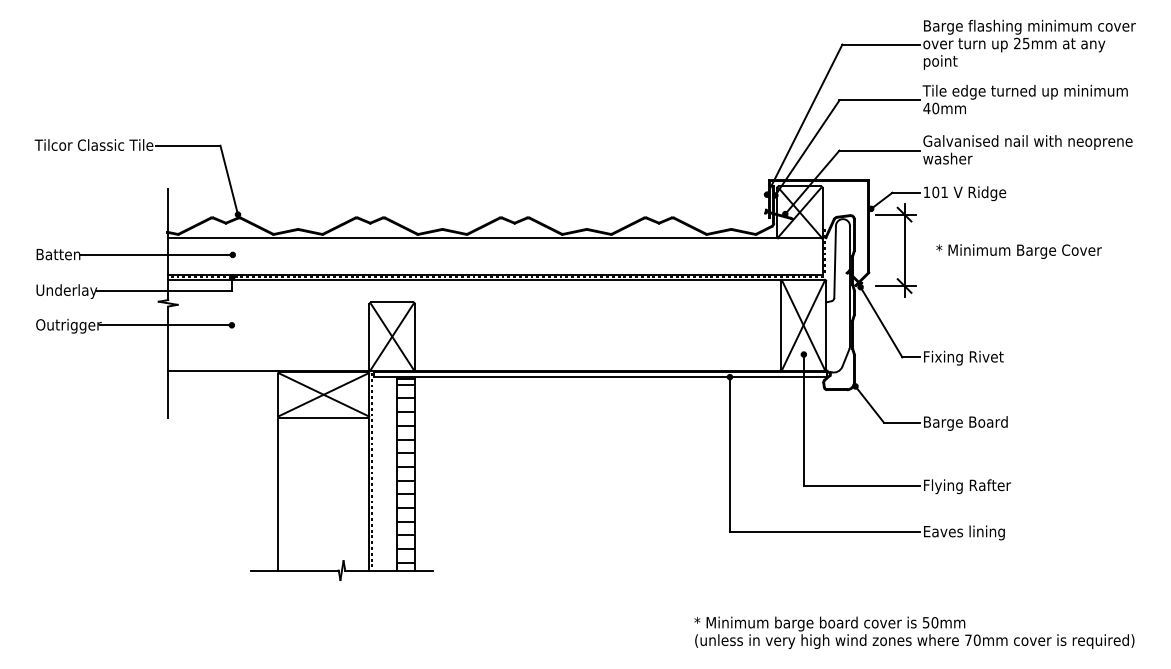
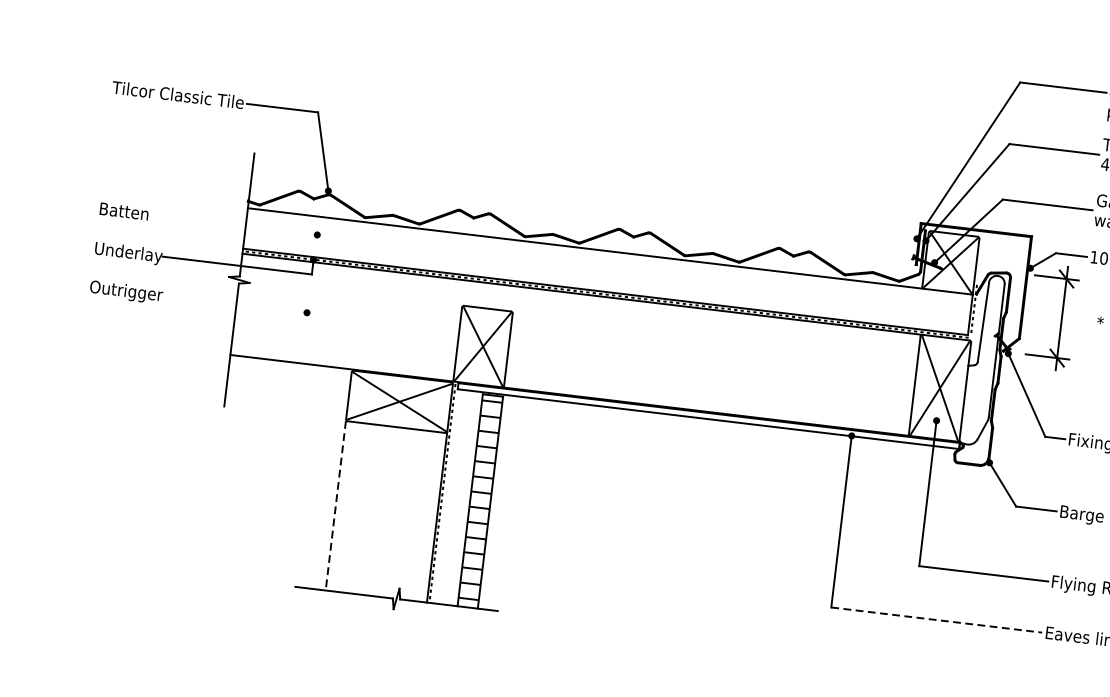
line: (156, 254) -> (232, 224), removed
line: (165, 325) -> (233, 304), removed
line: (278, 494) -> (336, 506), solid -> dashed
line: (825, 532) -> (937, 620), solid -> dashed

